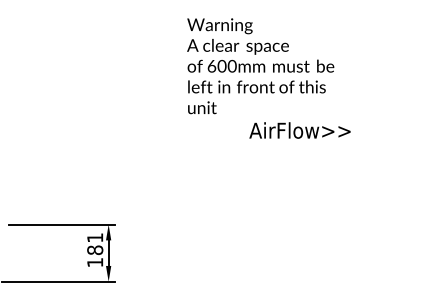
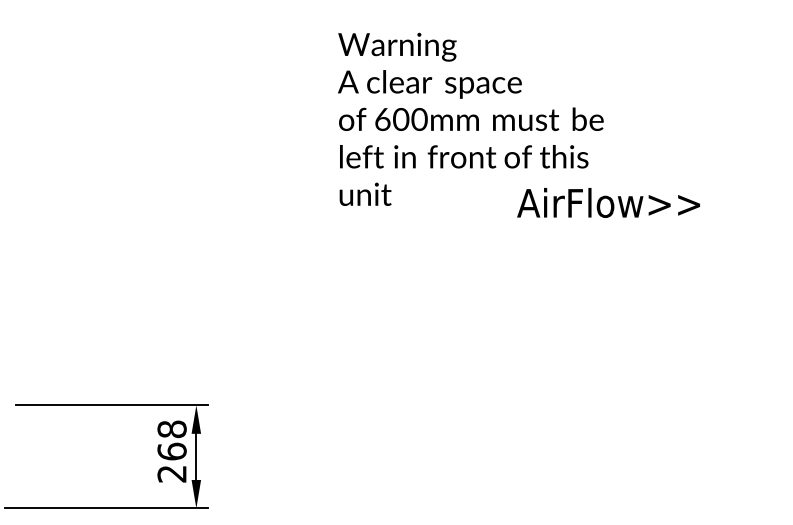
text: (299, 130) -> (607, 202), moved
text: (95, 250) -> (172, 452), 181 -> 268

